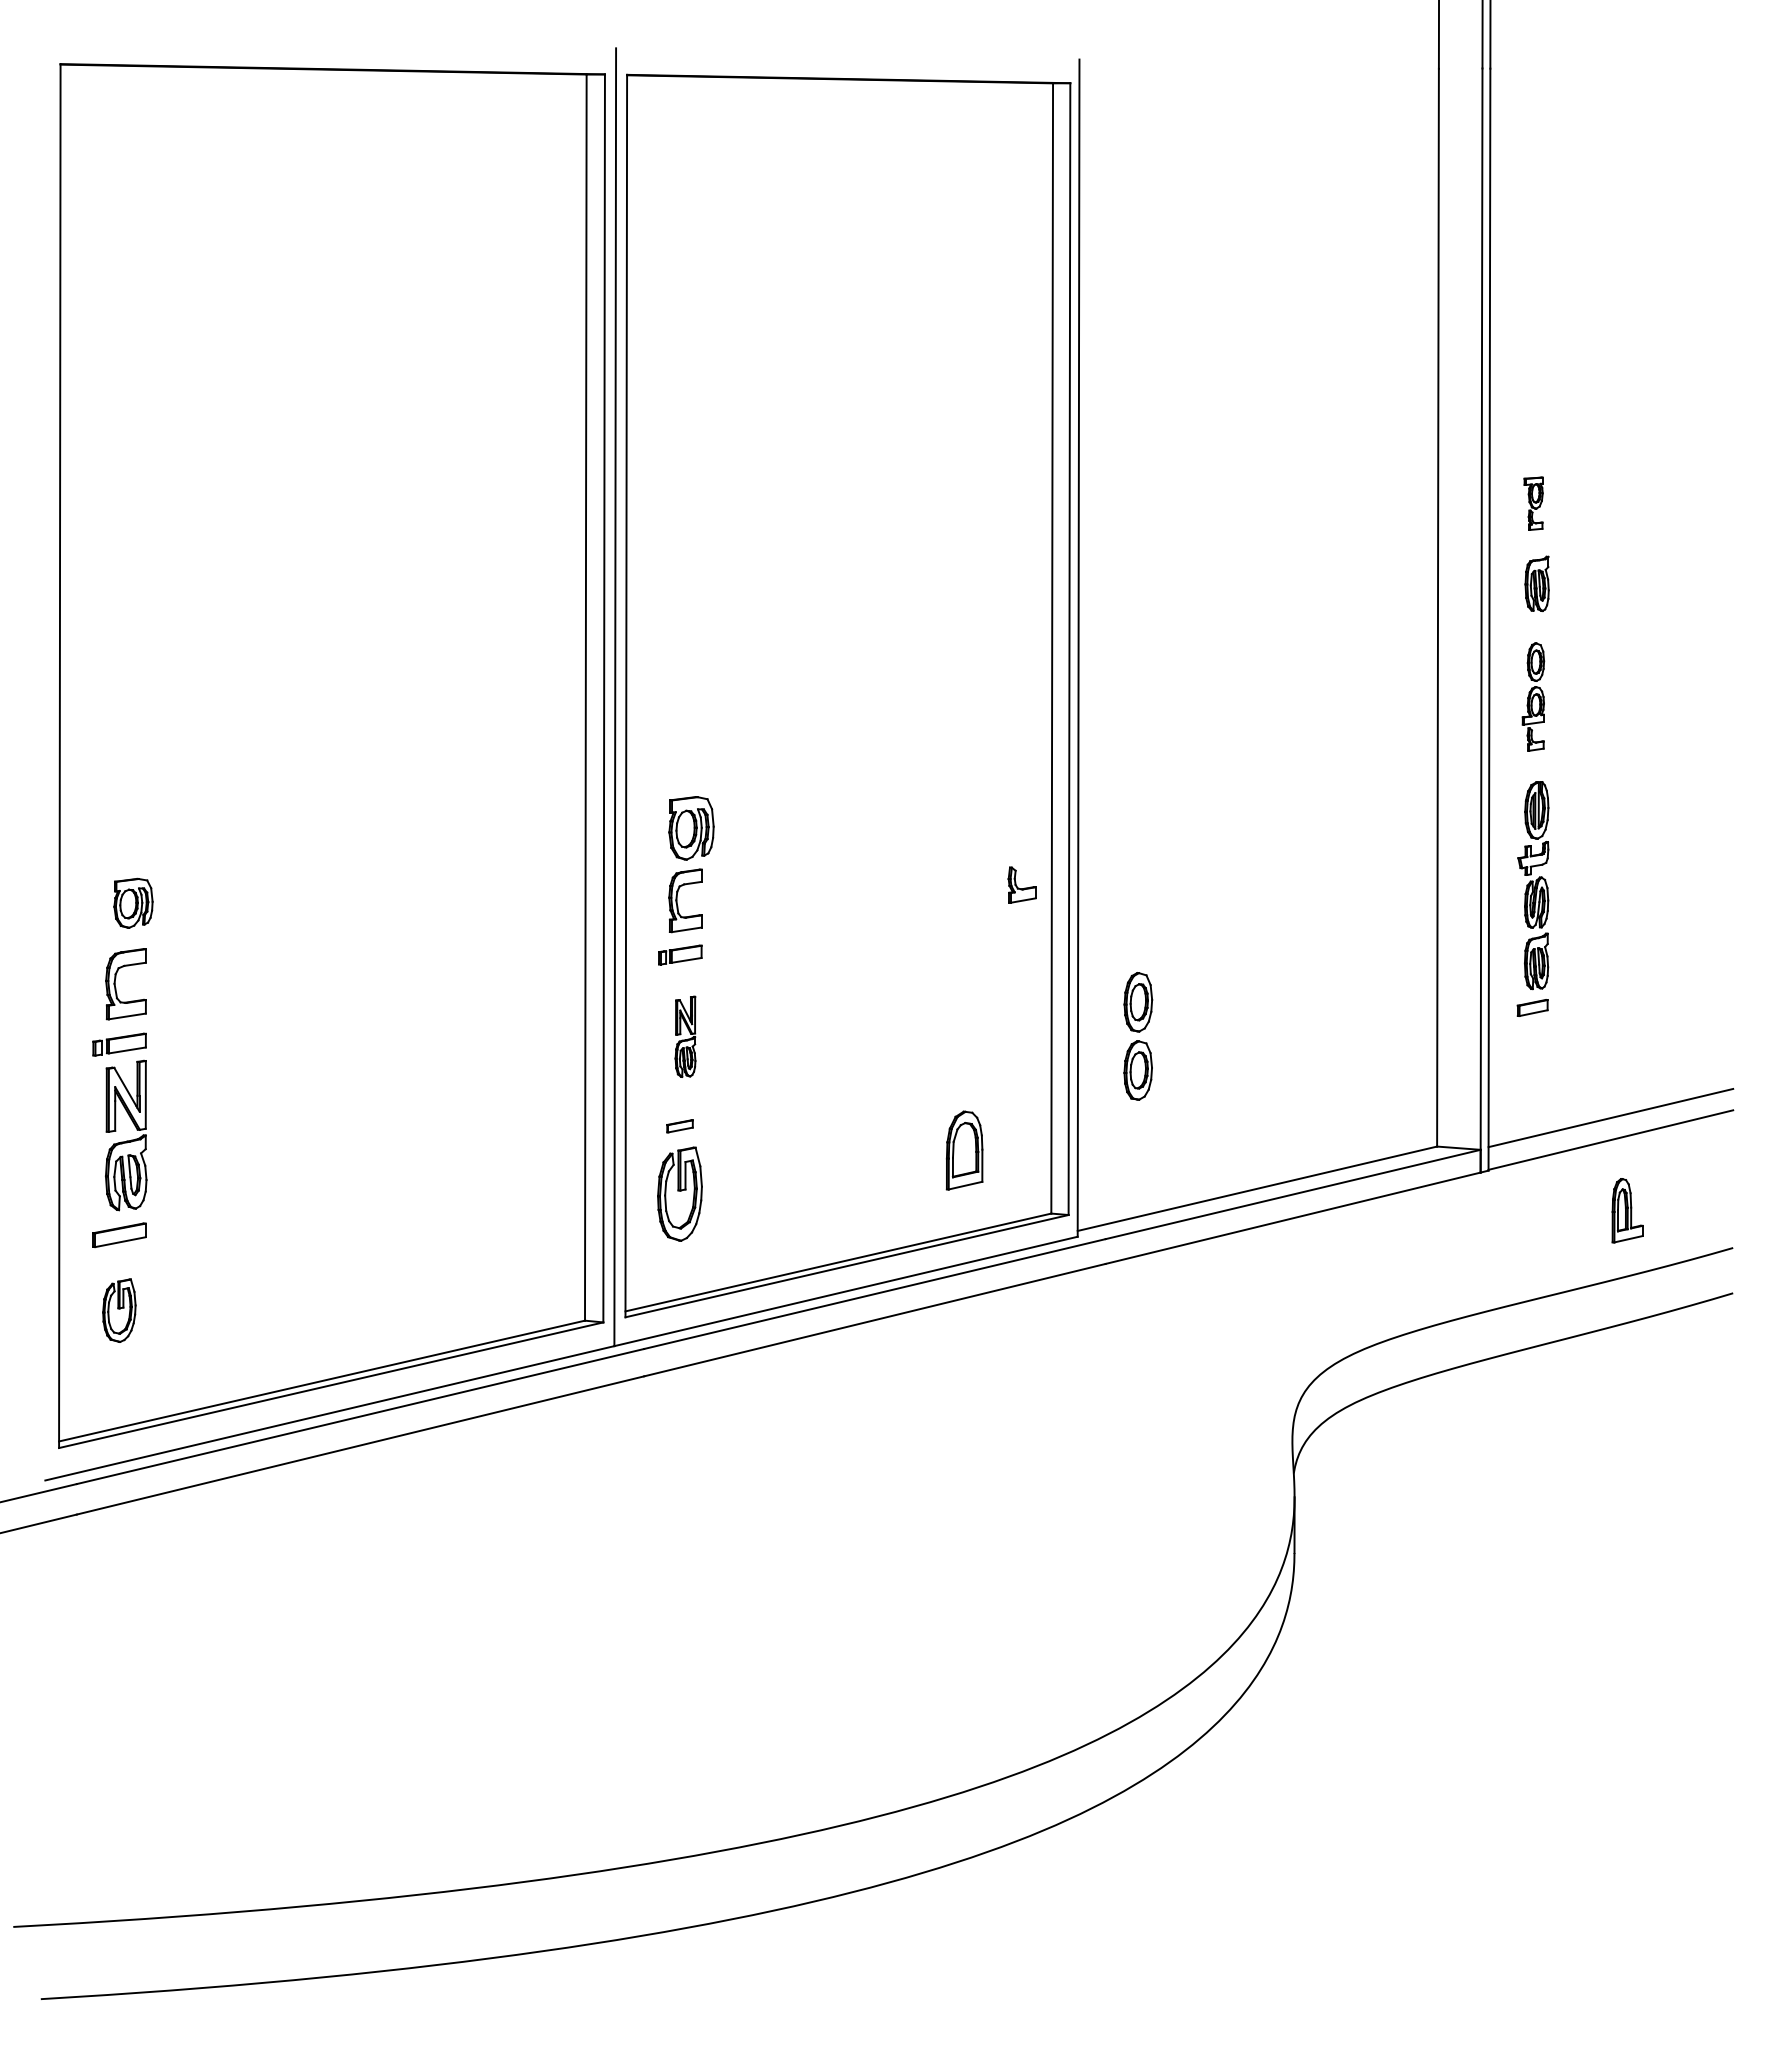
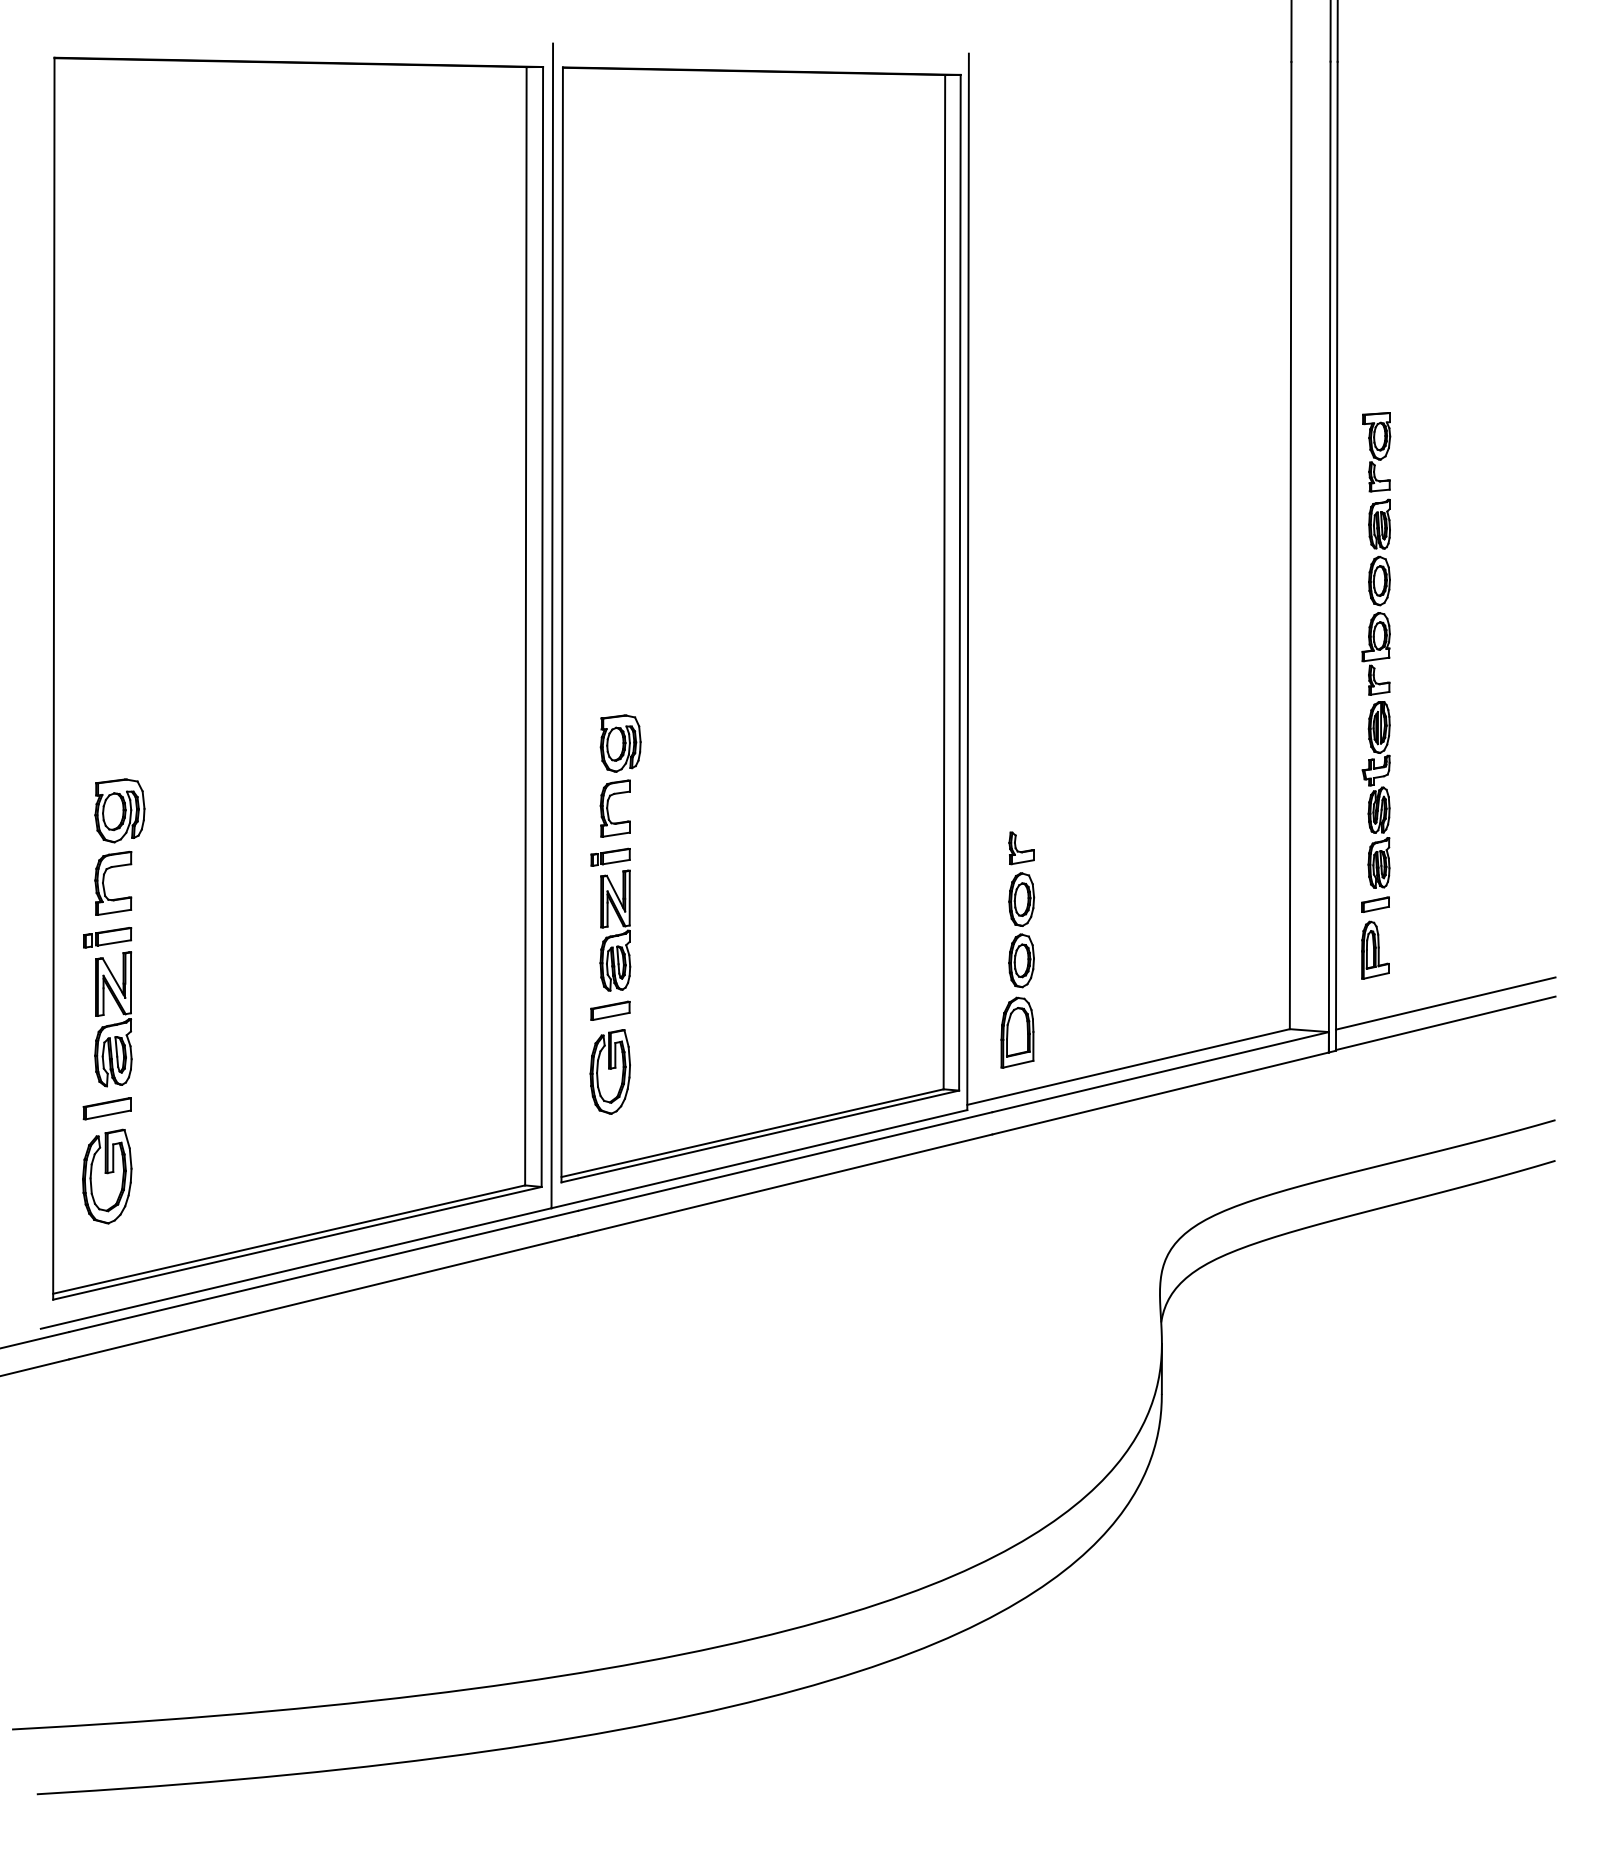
part: (1533, 503) -> (1376, 452), size x1.67
part: (1533, 696) -> (1376, 625), size x1.43
part: (1021, 884) -> (1020, 847), moved
part: (133, 903) -> (119, 811), size x1.43
part: (685, 1036) -> (615, 930), size x1.67
part: (679, 1126) -> (609, 1011), size x1.67
part: (964, 1150) -> (1017, 1032), moved
part: (1627, 1210) -> (1375, 950), moved
part: (119, 1310) -> (107, 1176), size x1.67

